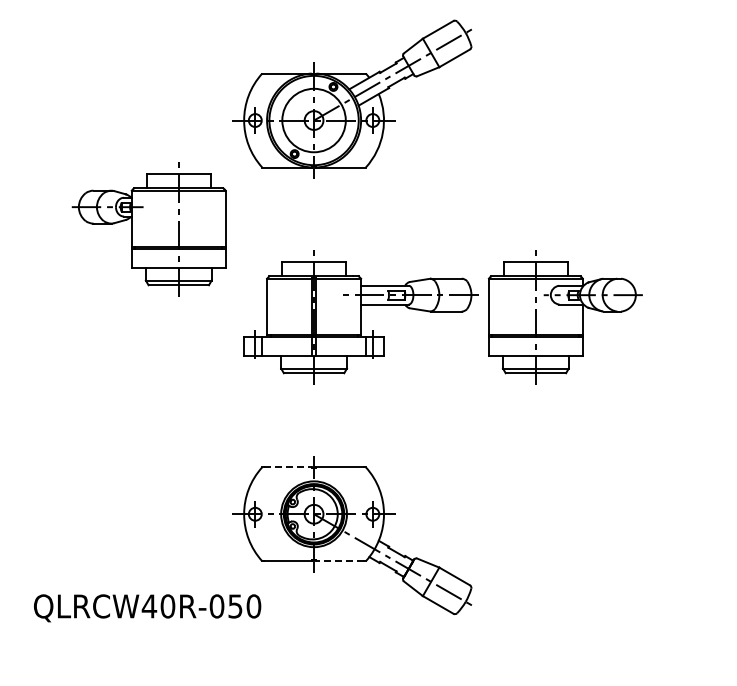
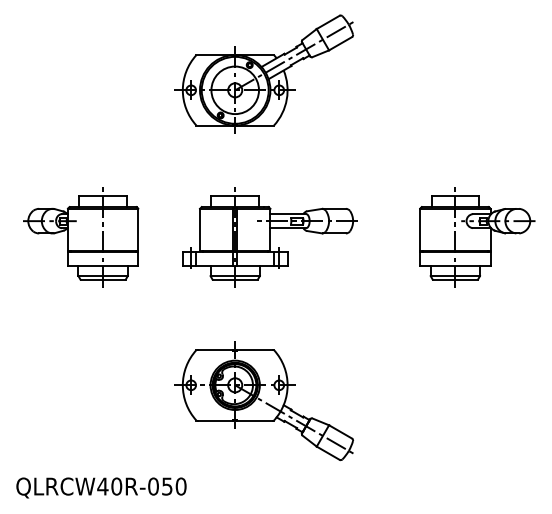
part: (148, 229) -> (80, 237), moved
part: (564, 317) -> (476, 237), moved
line: (287, 467) -> (215, 350), dashed -> solid
line: (340, 561) -> (255, 420), dashed -> solid
text: (147, 608) -> (101, 488), moved

